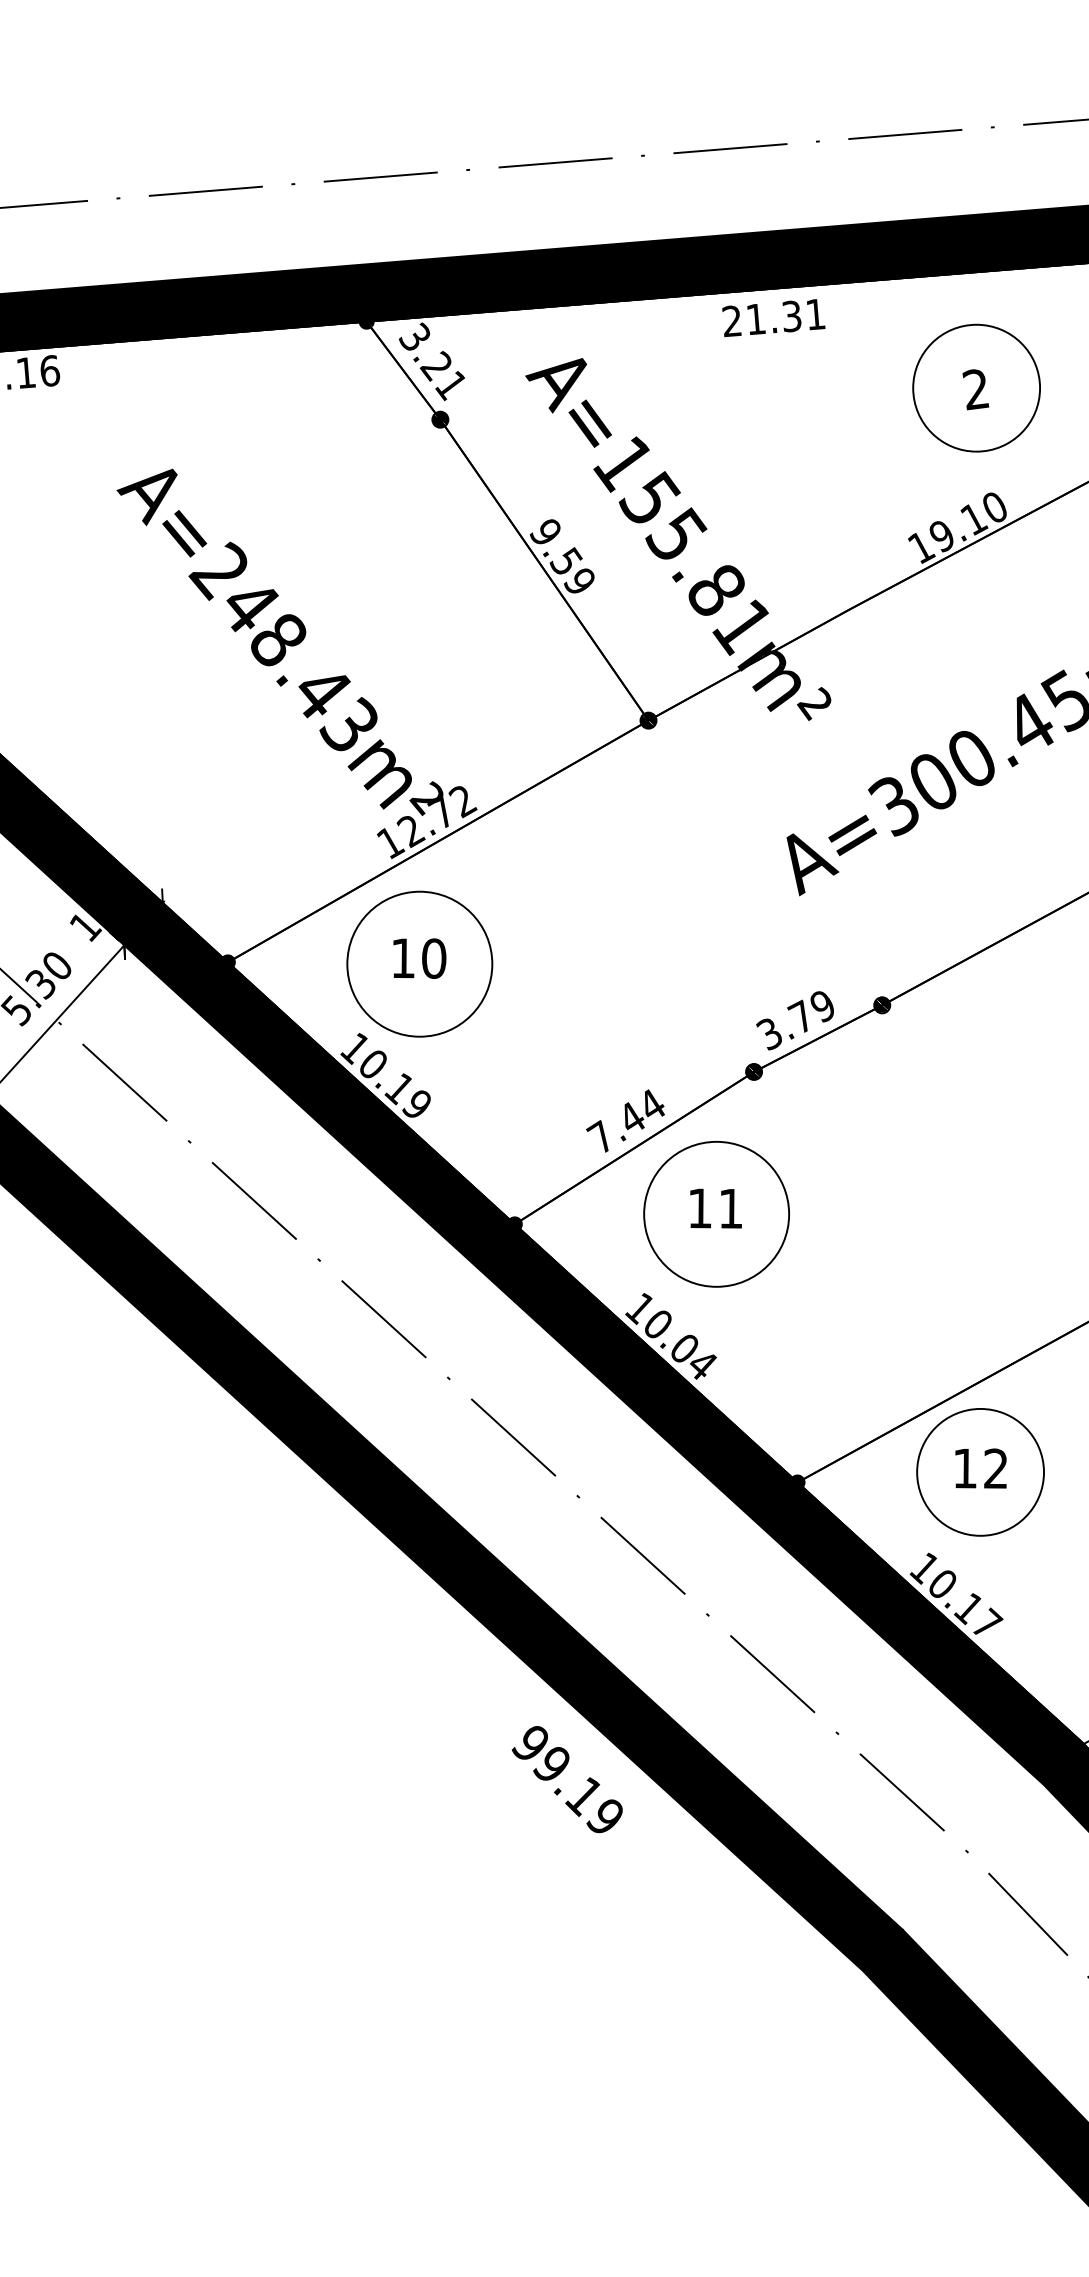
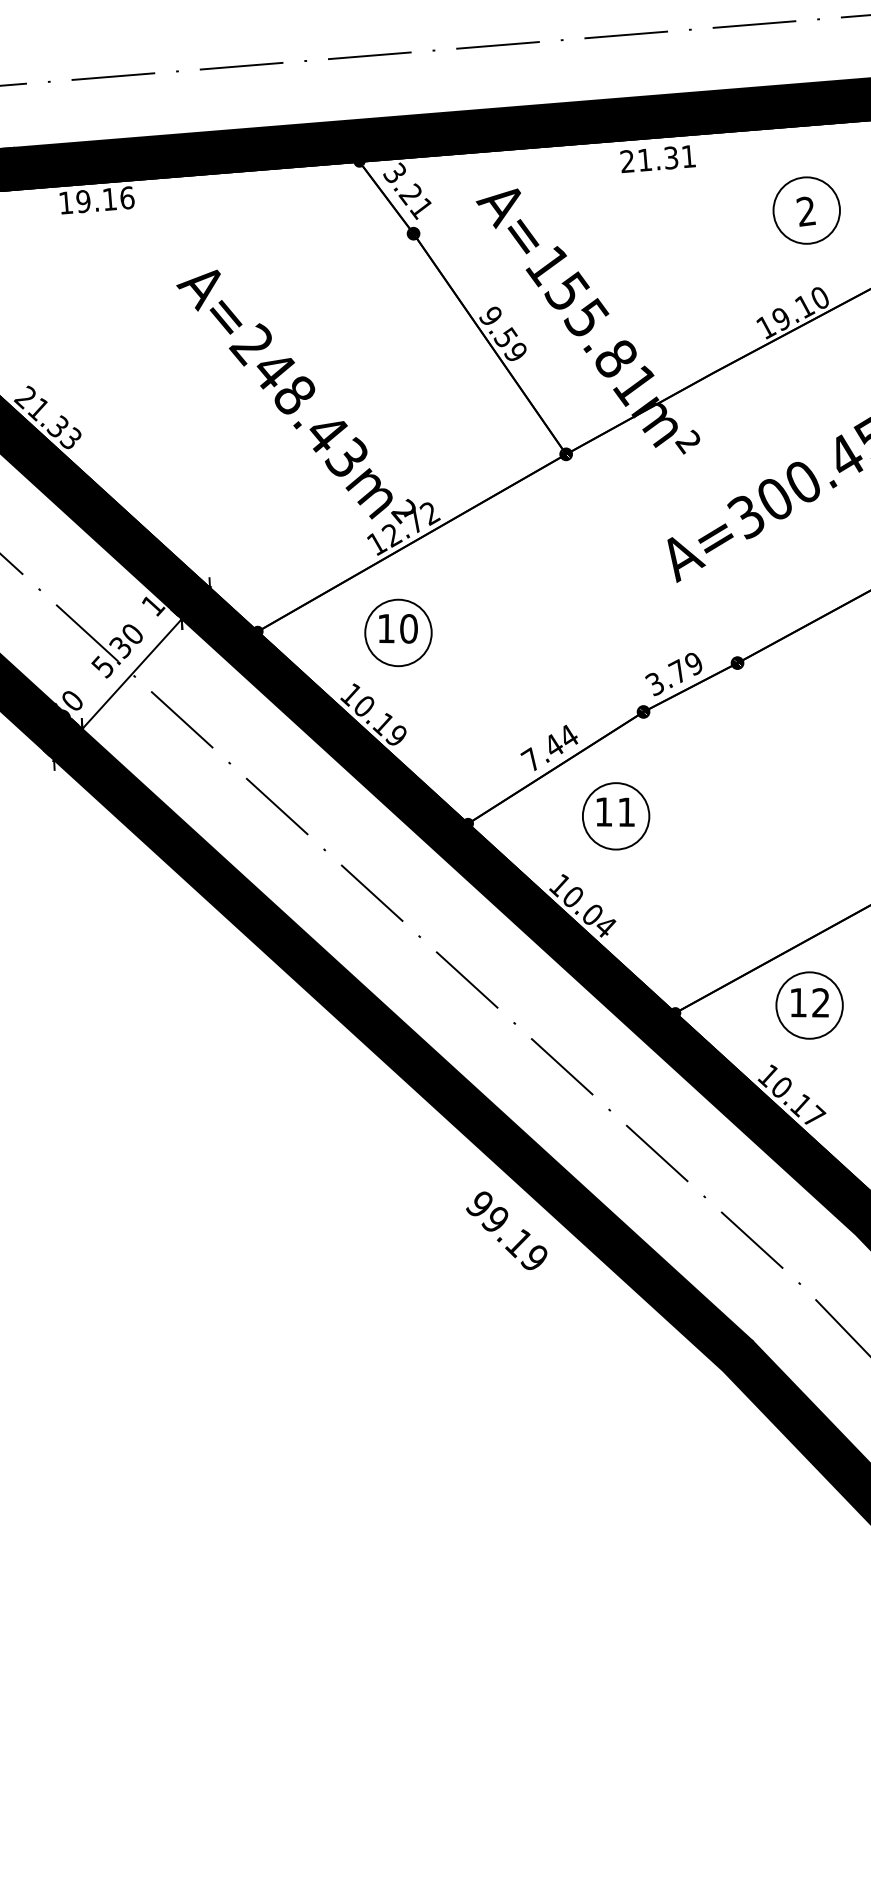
circle: (976, 388) -> (806, 210), size x0.71
circle: (419, 963) -> (398, 632), size x0.62
circle: (715, 1214) -> (615, 816), size x0.62
circle: (980, 1472) -> (809, 1005), size x0.71

